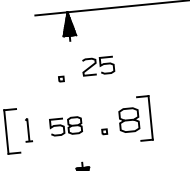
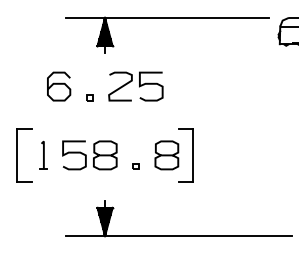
part: (97, 66) -> (135, 86), size x1.43
curve: (35, 70) -> (59, 84), added
part: (65, 126) -> (89, 155), size x1.43

